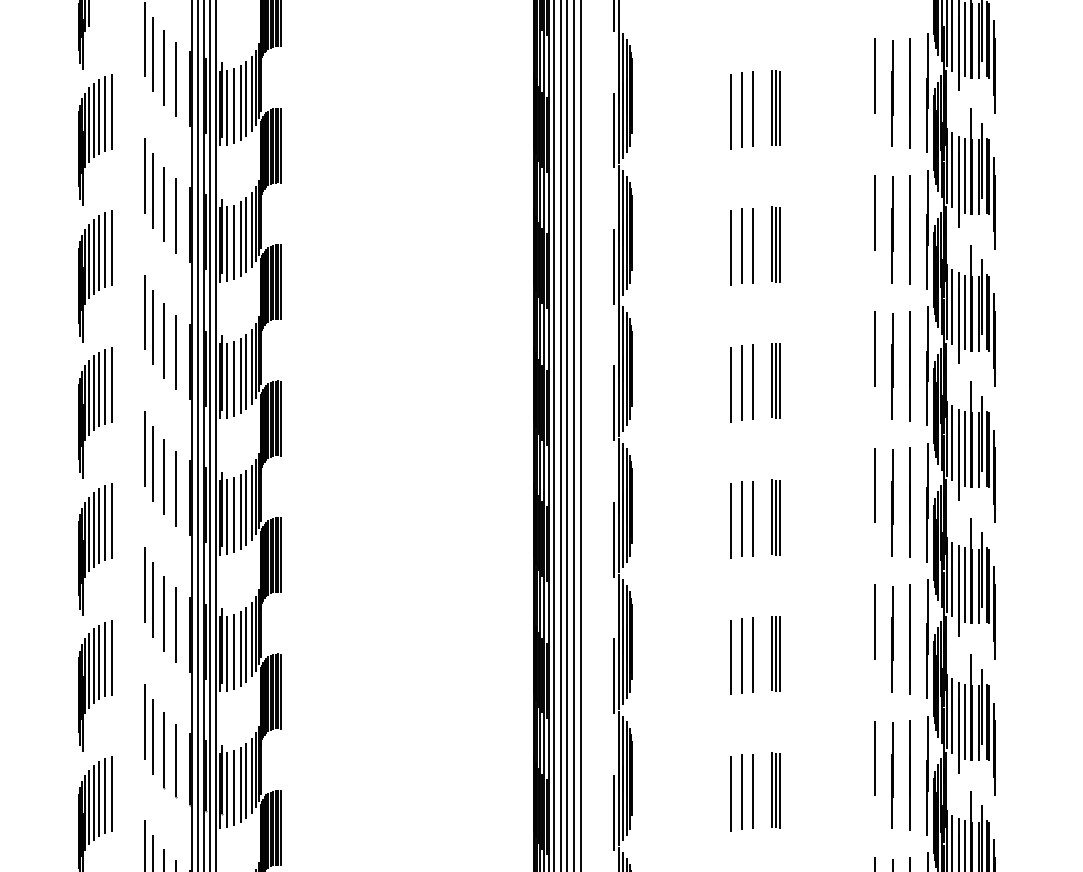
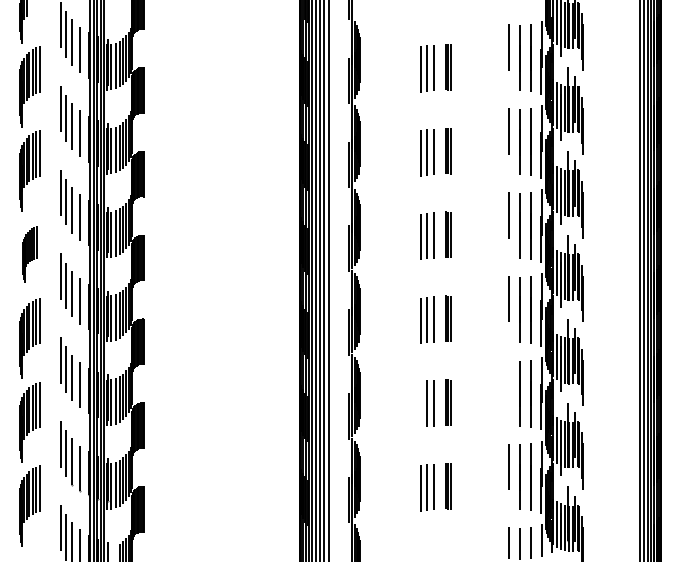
part: (94, 412) -> (29, 254), size x0.7
line: (873, 621) -> (508, 382), removed
line: (730, 657) -> (420, 404), removed

